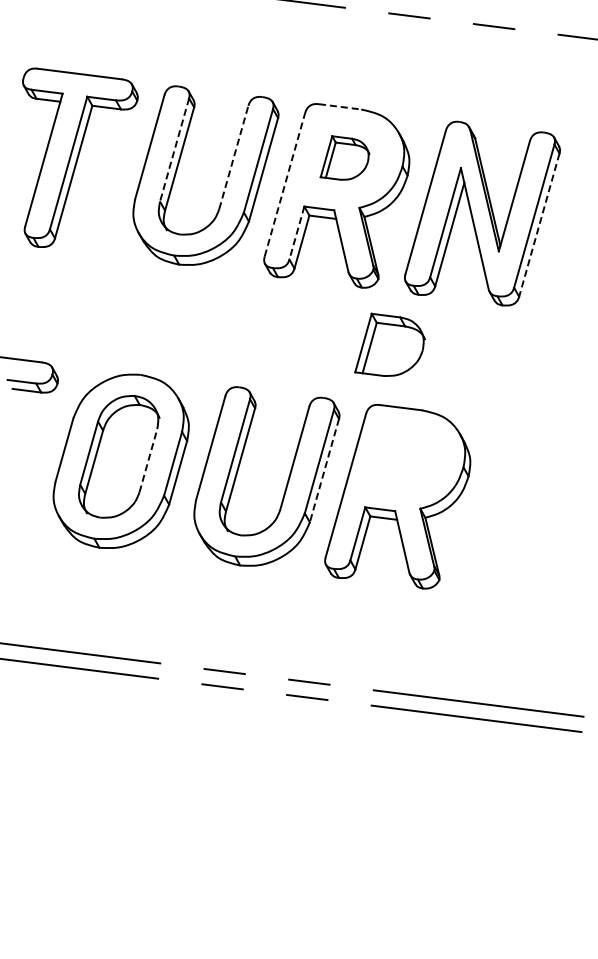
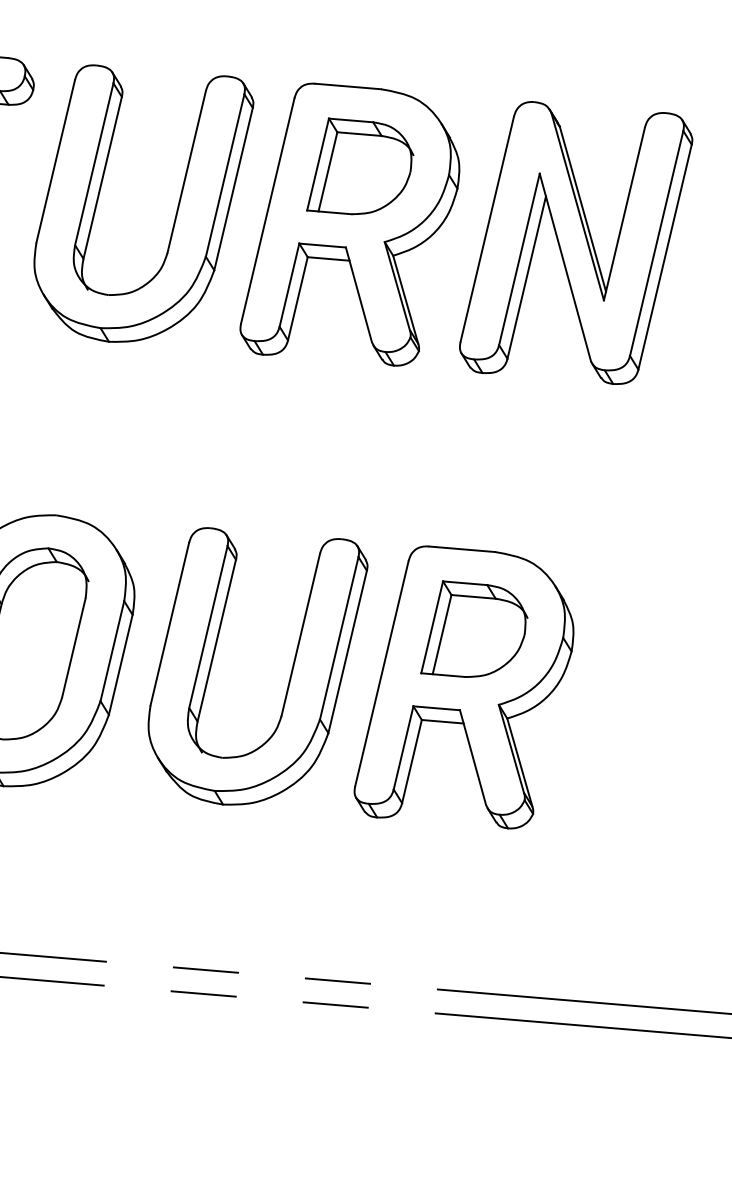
line: (340, 106) -> (348, 85), dashed -> solid
line: (174, 150) -> (94, 165), dashed -> solid
line: (233, 157) -> (186, 172), dashed -> solid
part: (344, 157) -> (358, 164), size x1.43
line: (285, 184) -> (268, 210), dashed -> solid
line: (539, 225) -> (665, 257), dashed -> solid
line: (296, 233) -> (288, 285), dashed -> solid
part: (389, 344) -> (472, 627), moved
line: (148, 460) -> (74, 647), dashed -> solid
line: (324, 470) -> (347, 651), dashed -> solid

